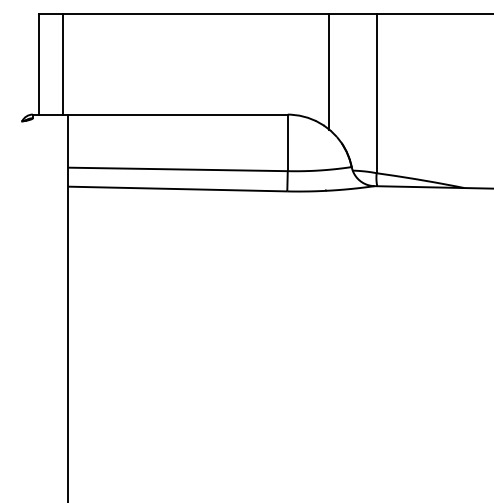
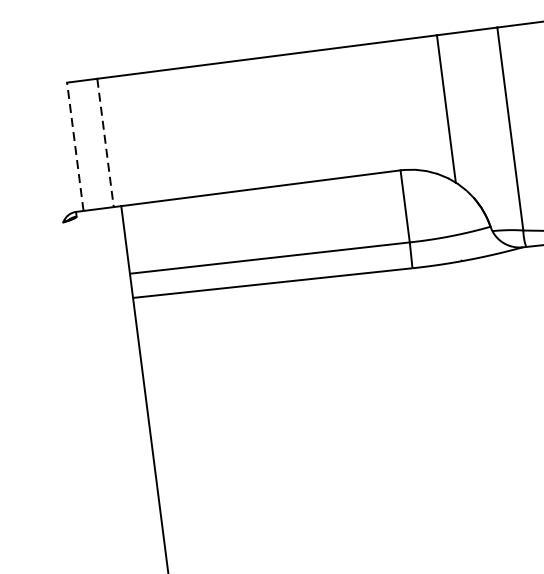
line: (38, 63) -> (74, 145), solid -> dashed
line: (62, 64) -> (105, 143), solid -> dashed

